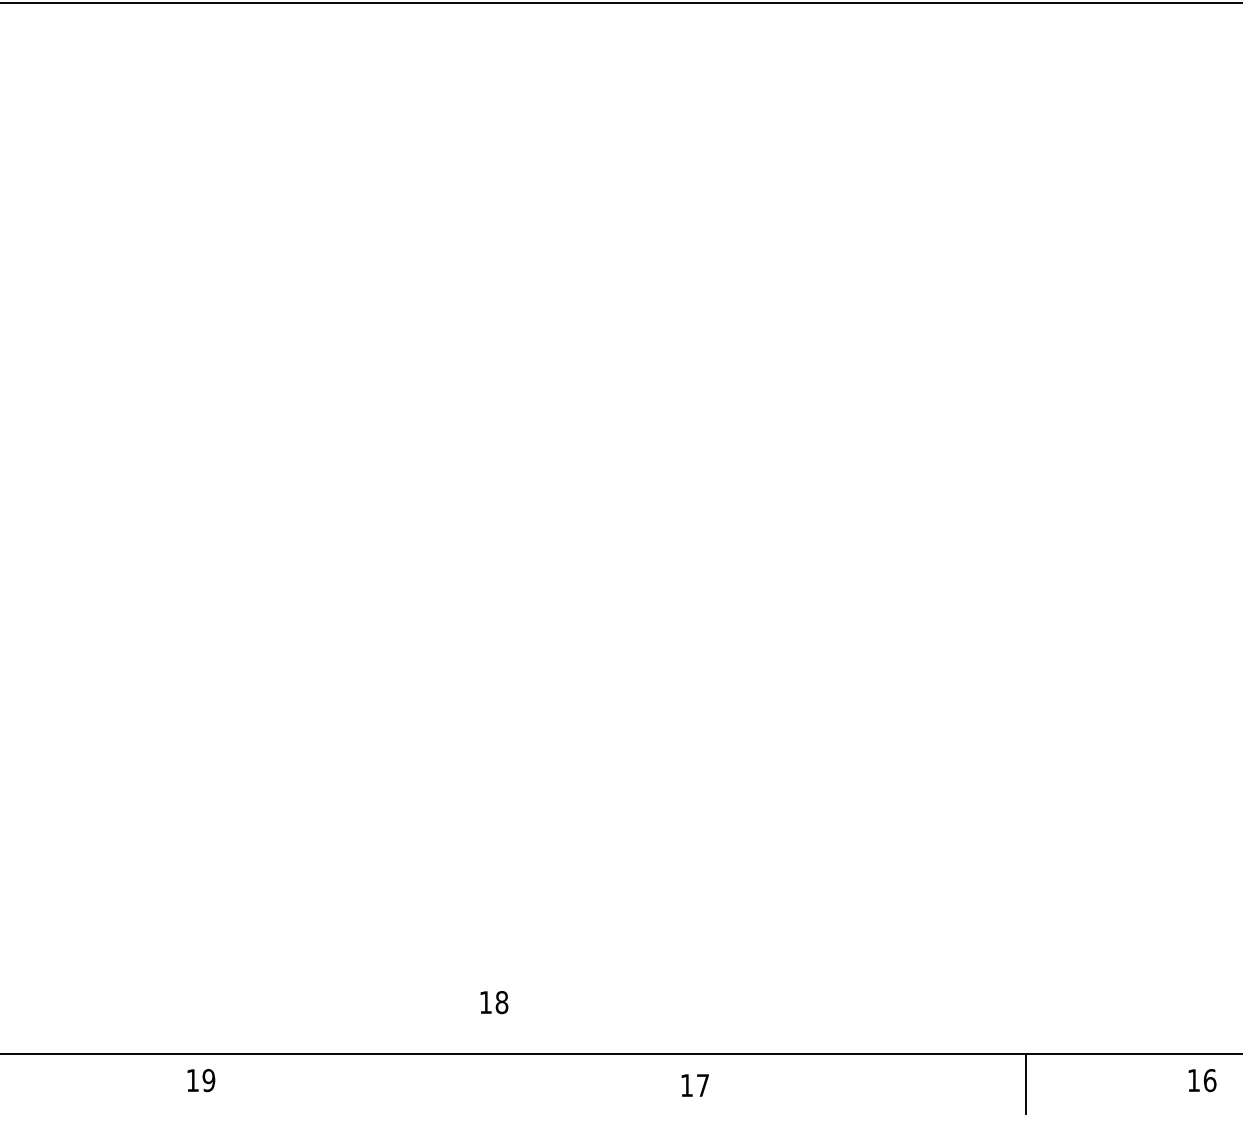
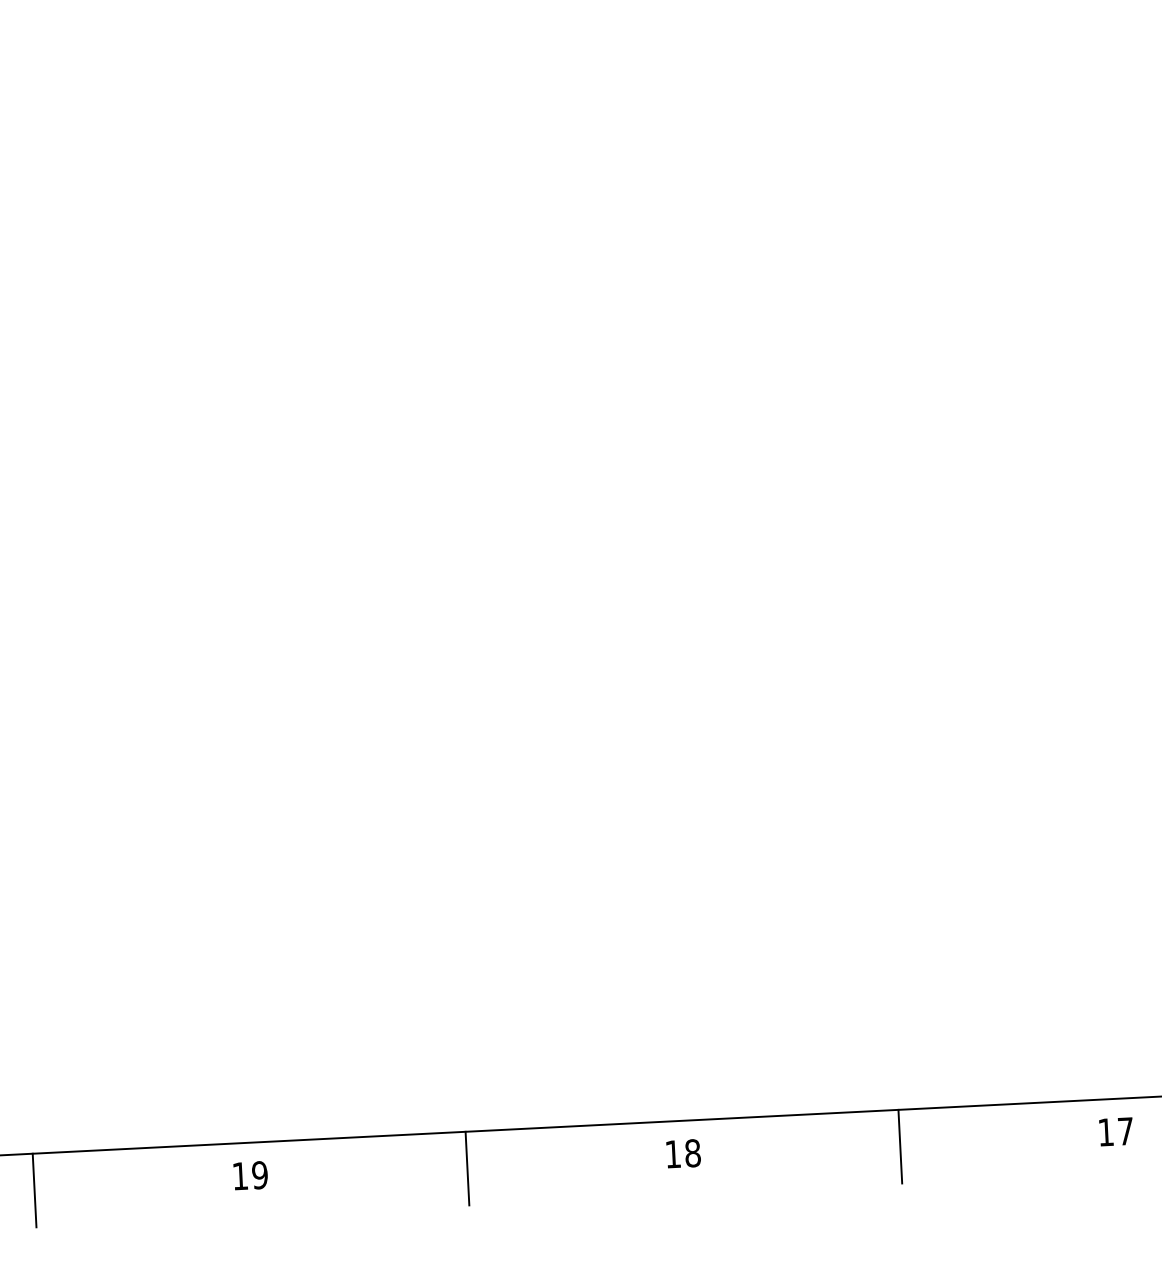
text: (494, 1002) -> (683, 1153), moved
text: (201, 1080) -> (250, 1175), moved
line: (317, 1083) -> (467, 1168), added
line: (671, 1083) -> (900, 1146), added
text: (694, 1085) -> (1115, 1131), moved

